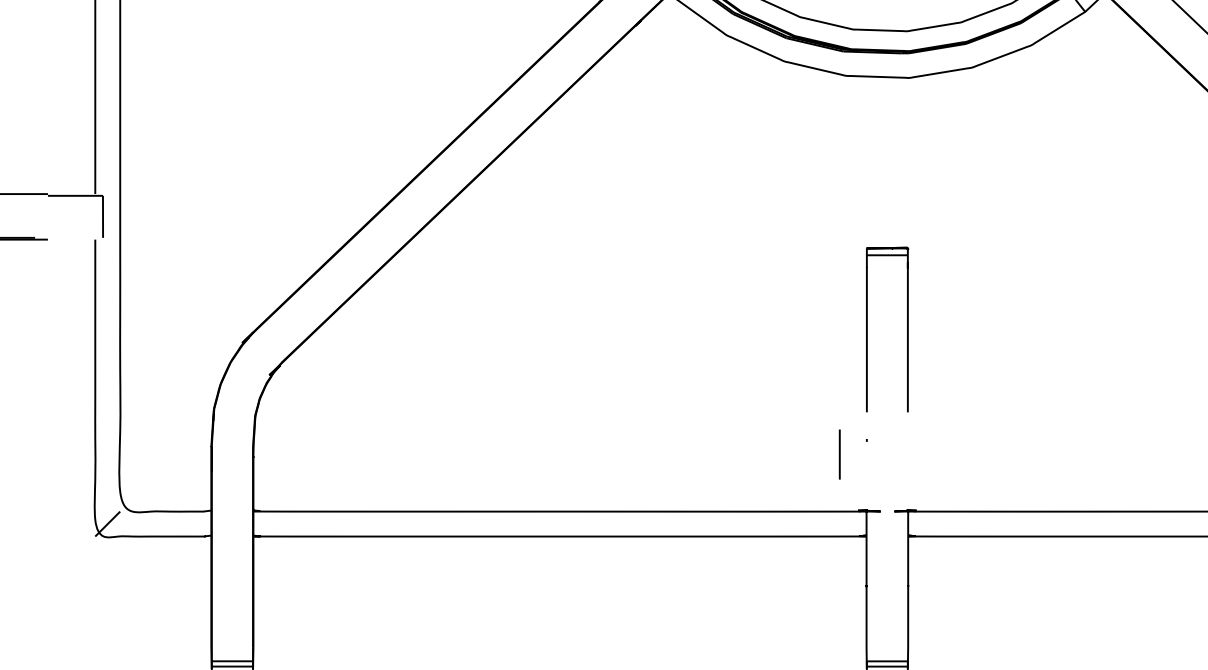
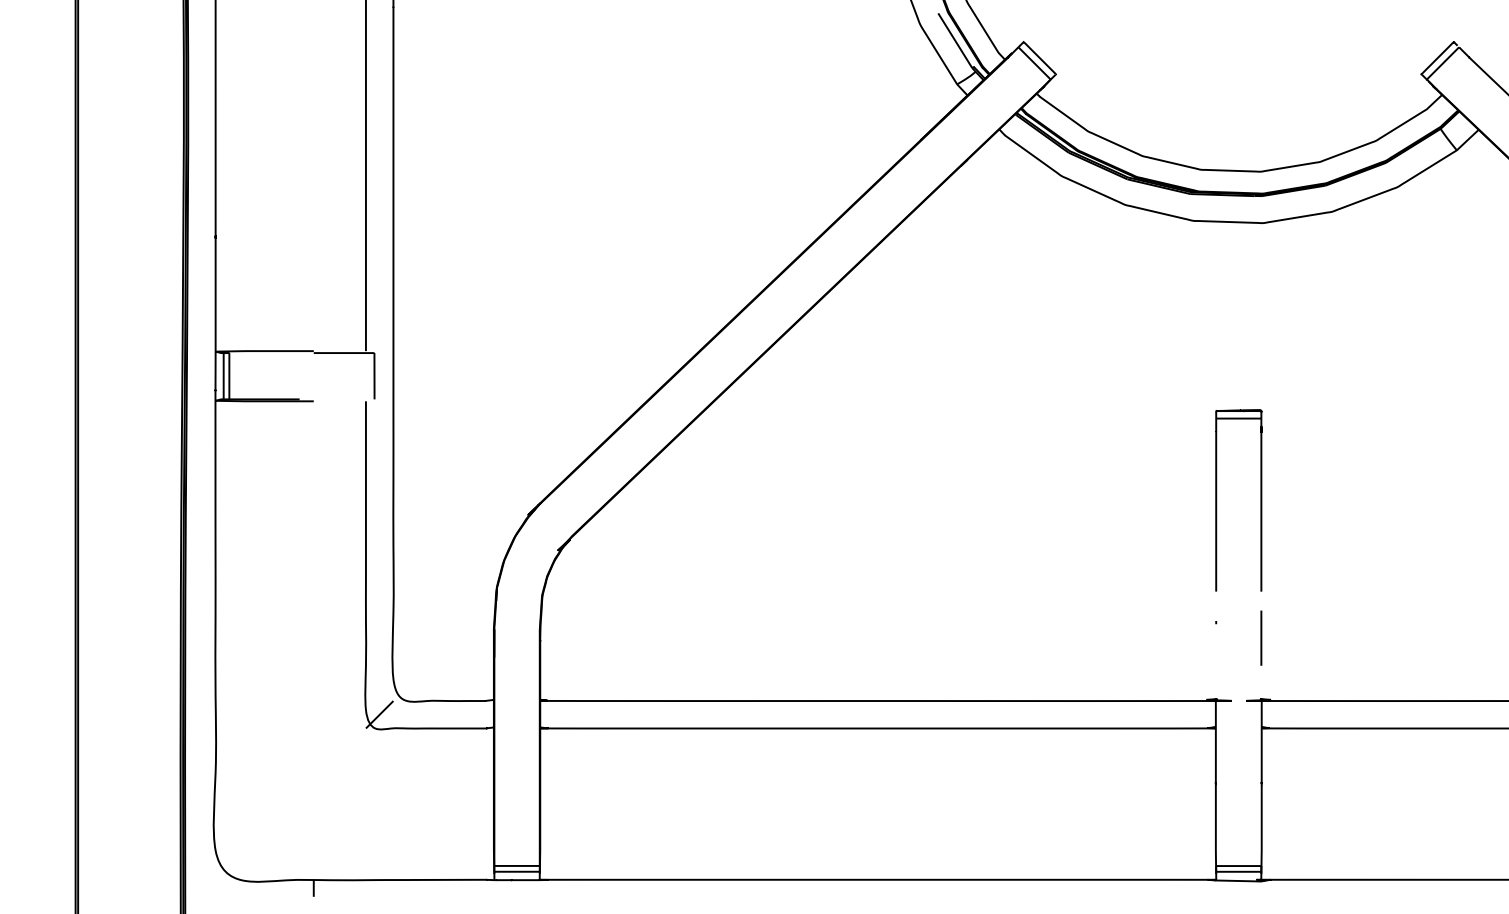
line: (839, 453) -> (1261, 637), moved

